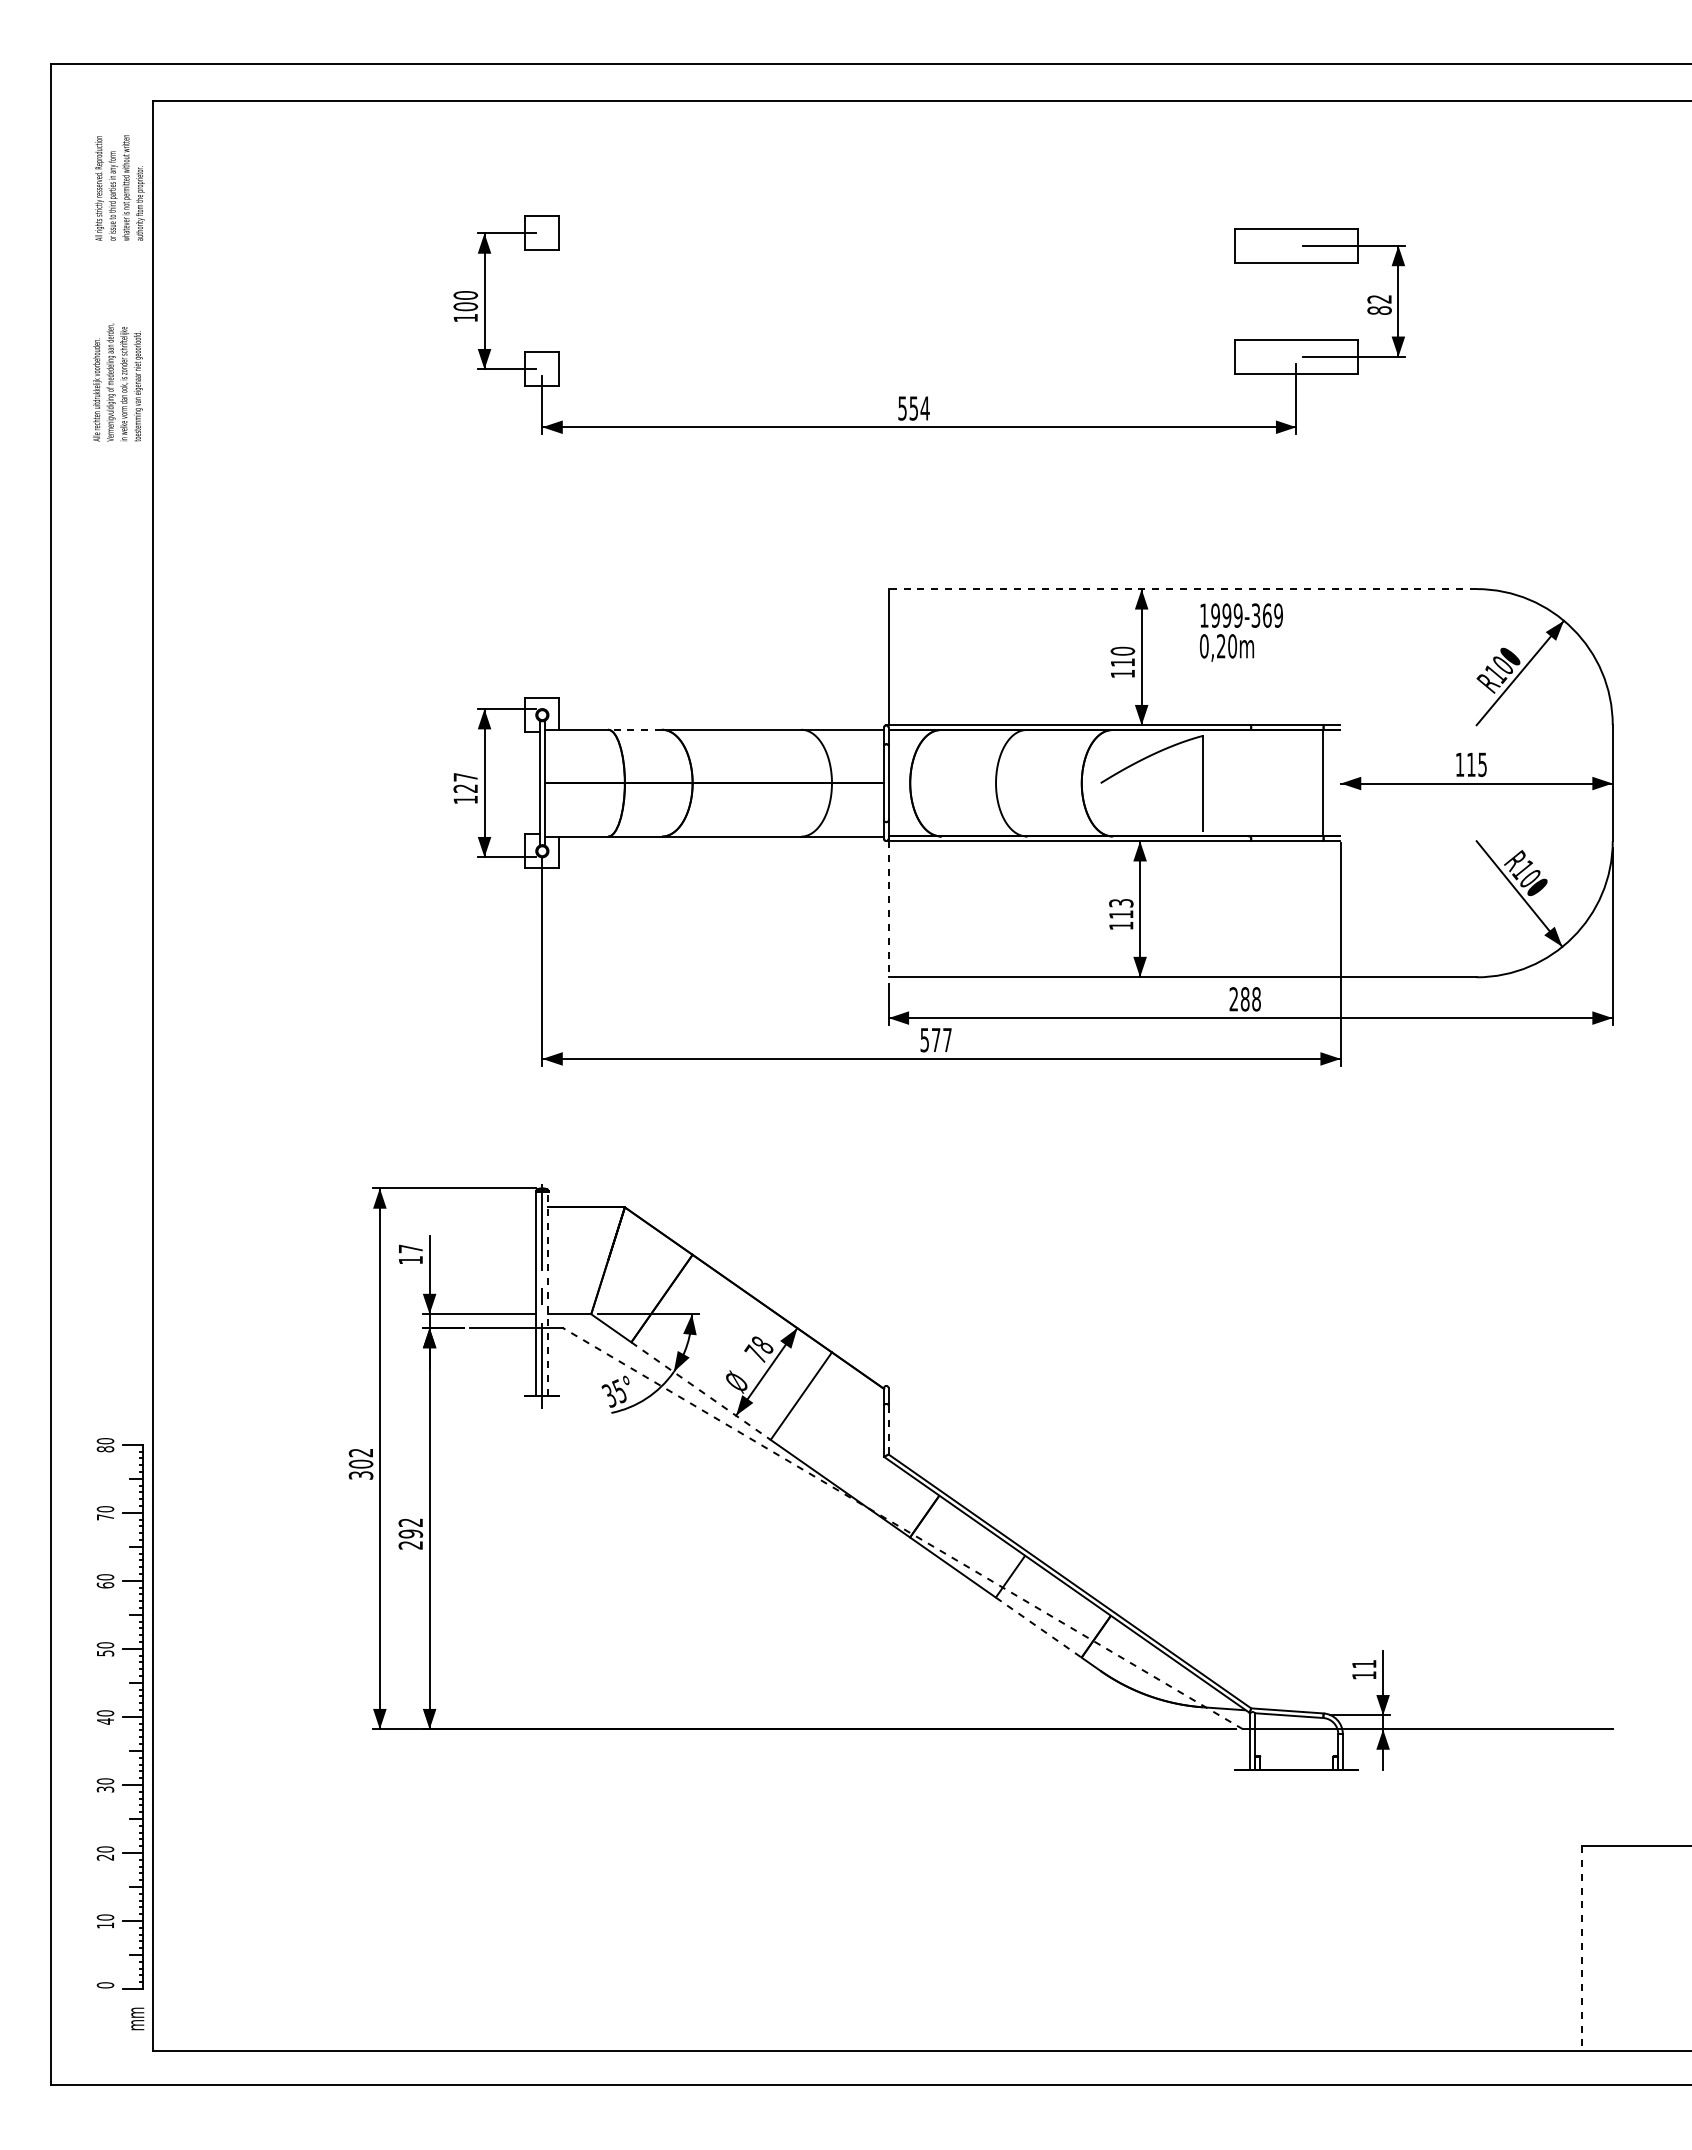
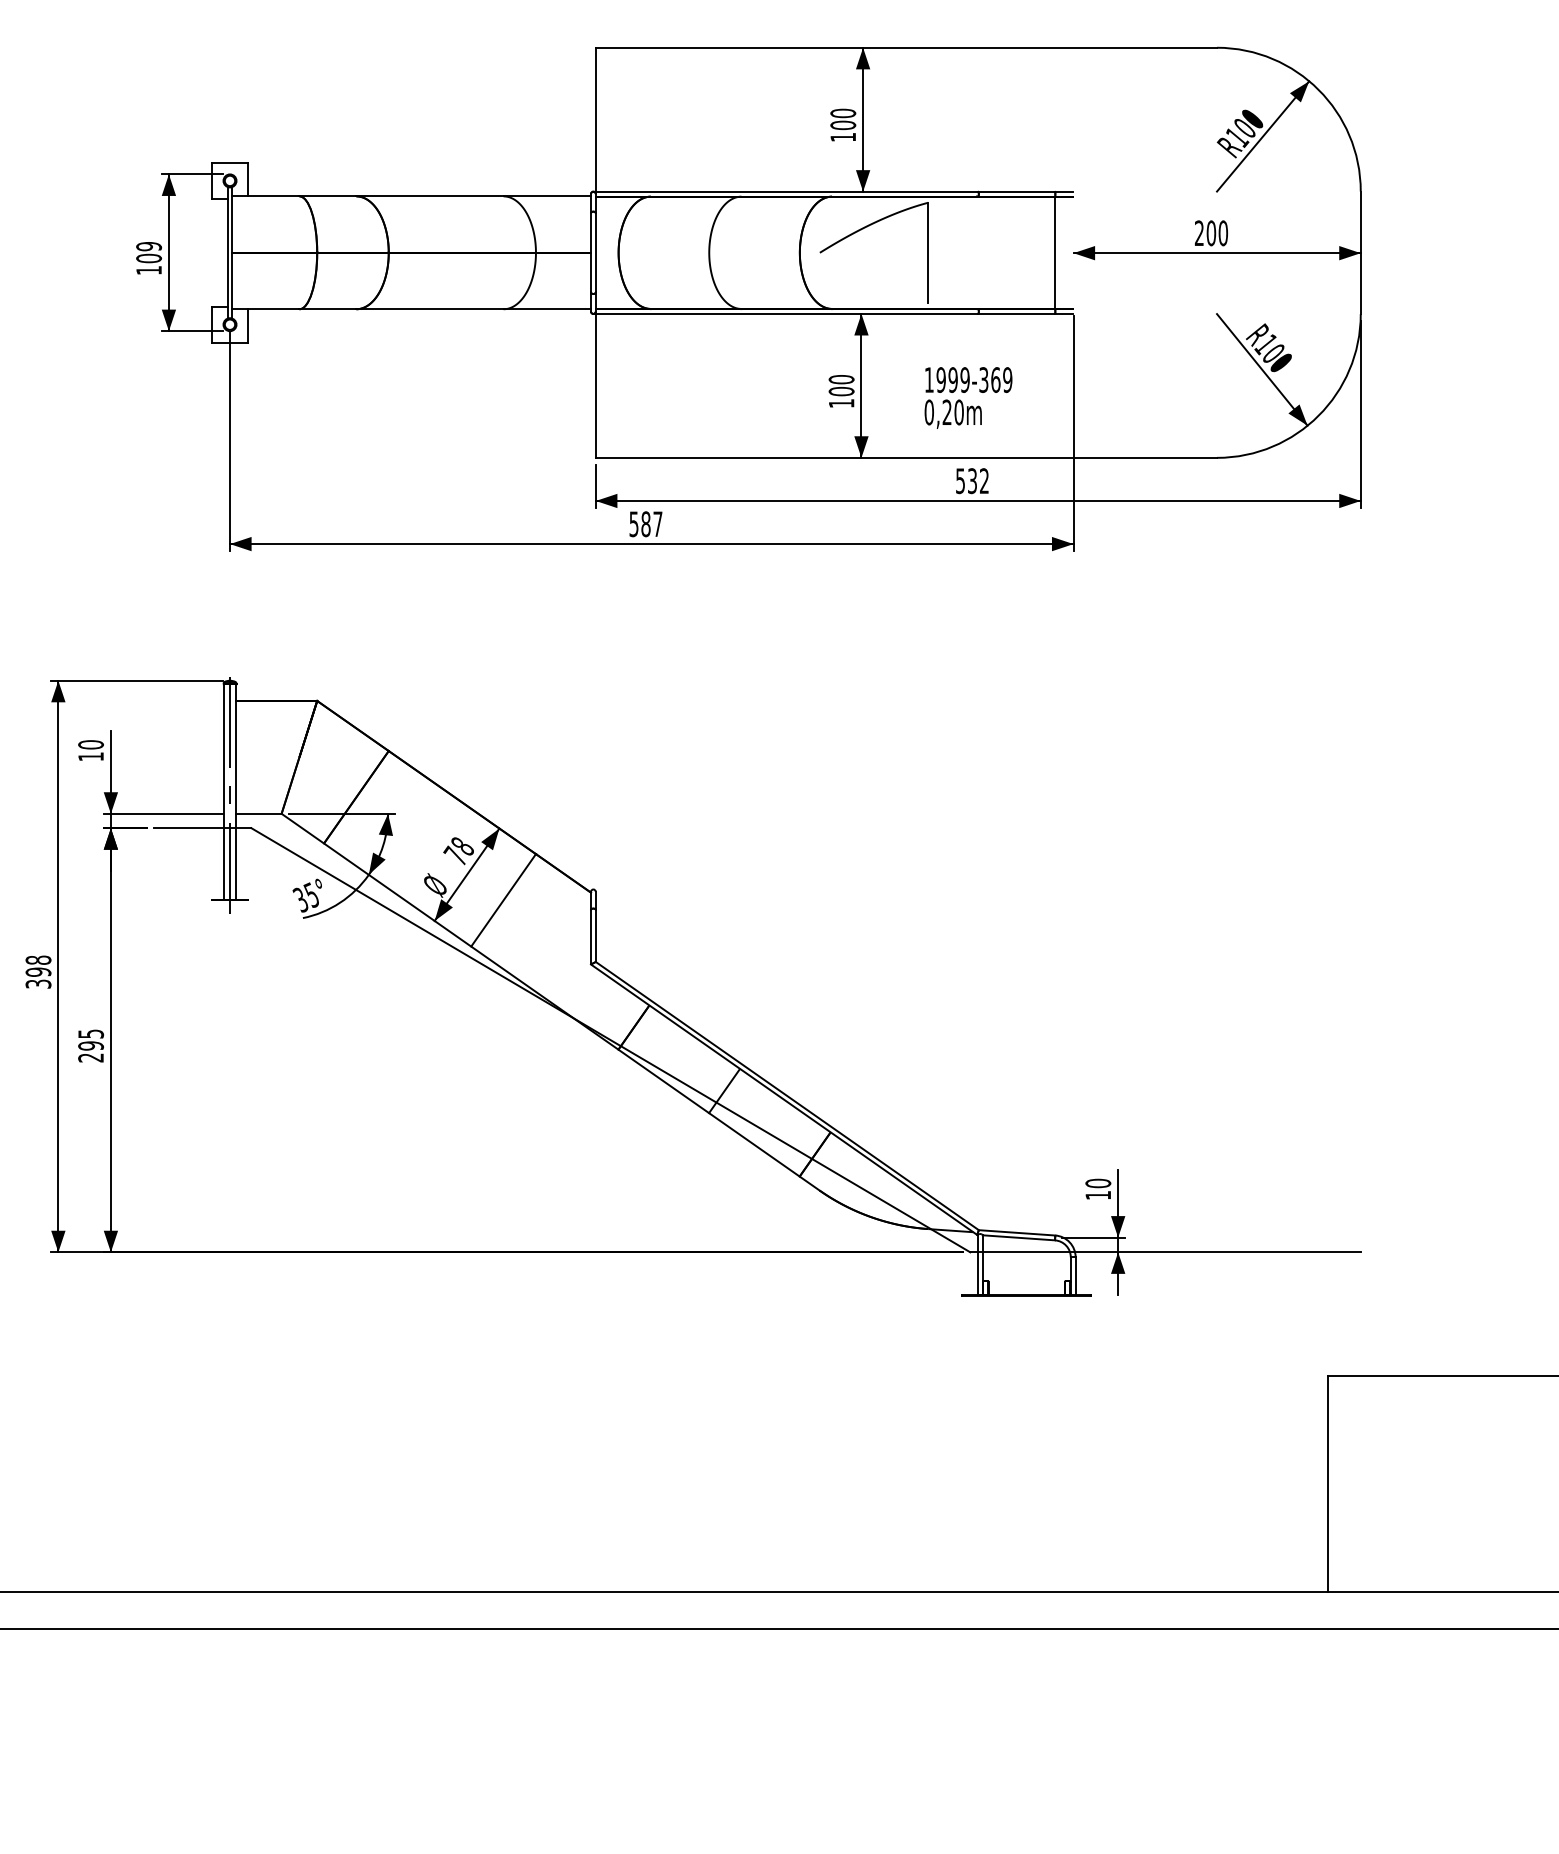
line: (1182, 589) -> (906, 48), dashed -> solid
text: (1241, 632) -> (968, 397), moved
text: (1122, 662) -> (842, 125), 110 -> 100
line: (635, 729) -> (328, 196), dashed -> solid
text: (1471, 764) -> (1211, 233), 115 -> 200
text: (465, 782) -> (148, 252), 127 -> 109
text: (1121, 908) -> (841, 385), 113 -> 100
line: (888, 909) -> (595, 386), dashed -> solid
text: (1244, 999) -> (971, 481), 288 -> 532
text: (935, 1039) -> (645, 523), 577 -> 587
text: (410, 1248) -> (90, 744), 17 -> 10
line: (548, 1293) -> (236, 791), dashed -> solid
line: (701, 1391) -> (398, 895), dashed -> solid
line: (888, 1429) -> (595, 935), dashed -> solid
text: (360, 1458) -> (37, 966), 302 -> 398
text: (410, 1522) -> (90, 1033), 292 -> 295
line: (902, 1528) -> (610, 1040), dashed -> solid
line: (1039, 1627) -> (755, 1144), dashed -> solid
text: (1364, 1663) -> (1098, 1182), 11 -> 10
line: (1581, 1948) -> (1327, 1483), dashed -> solid

